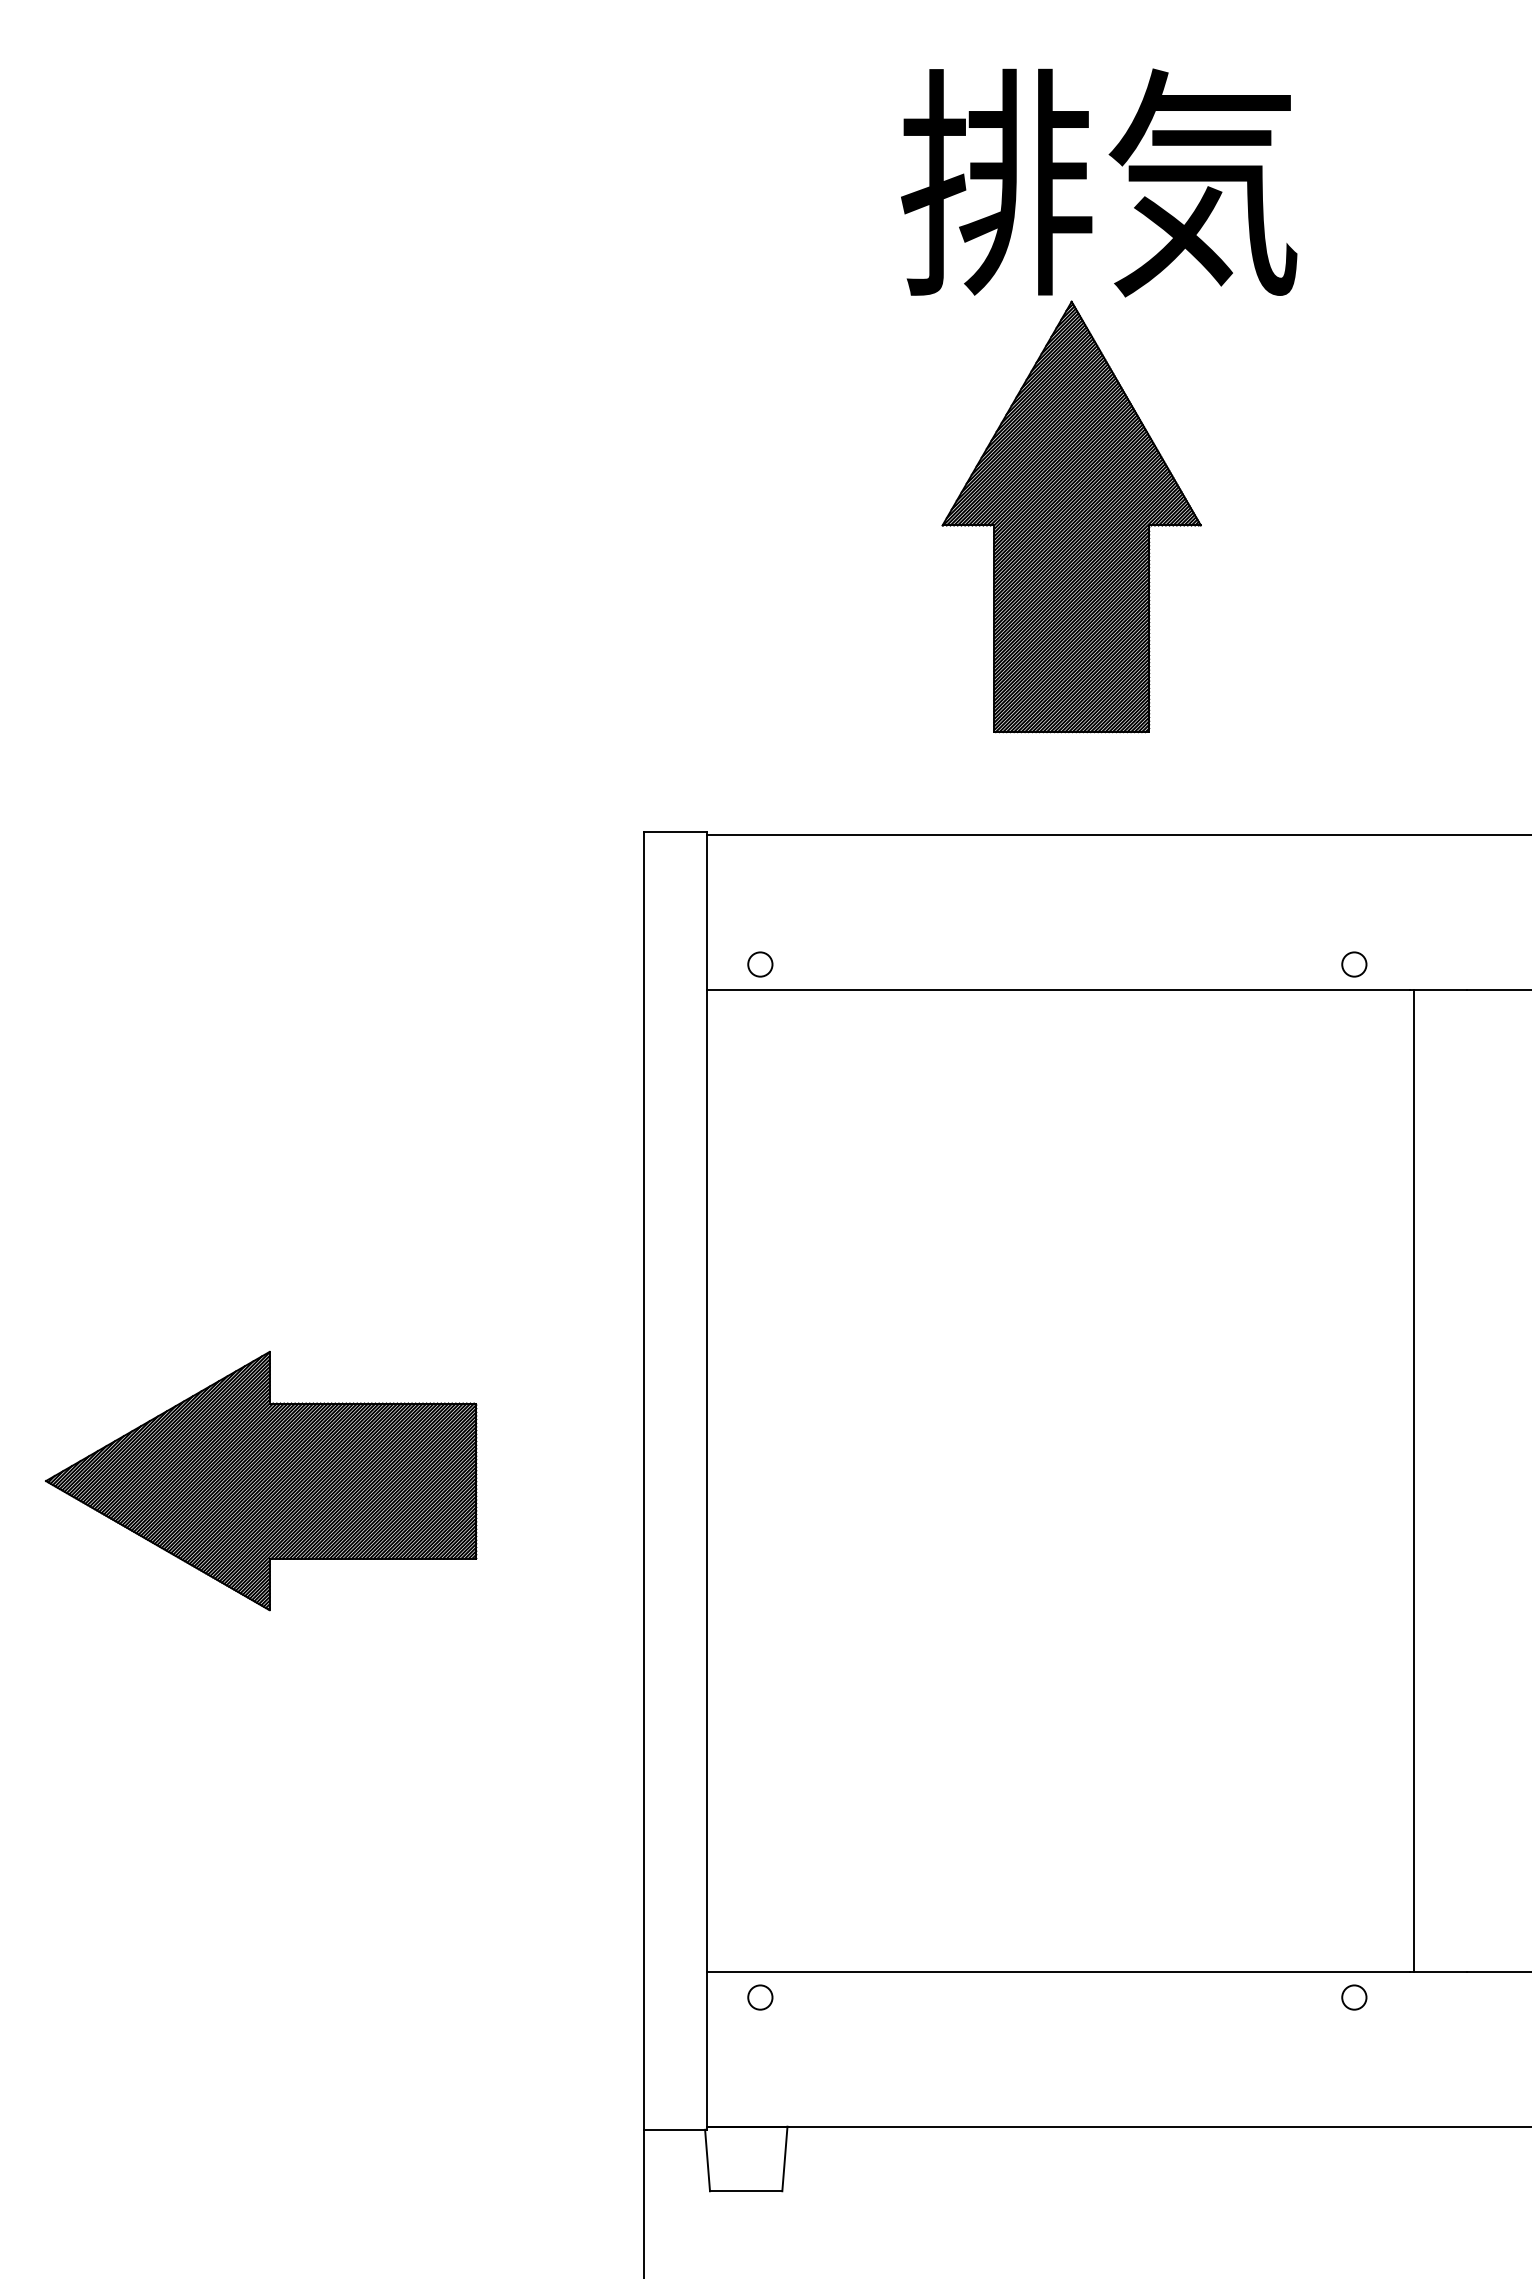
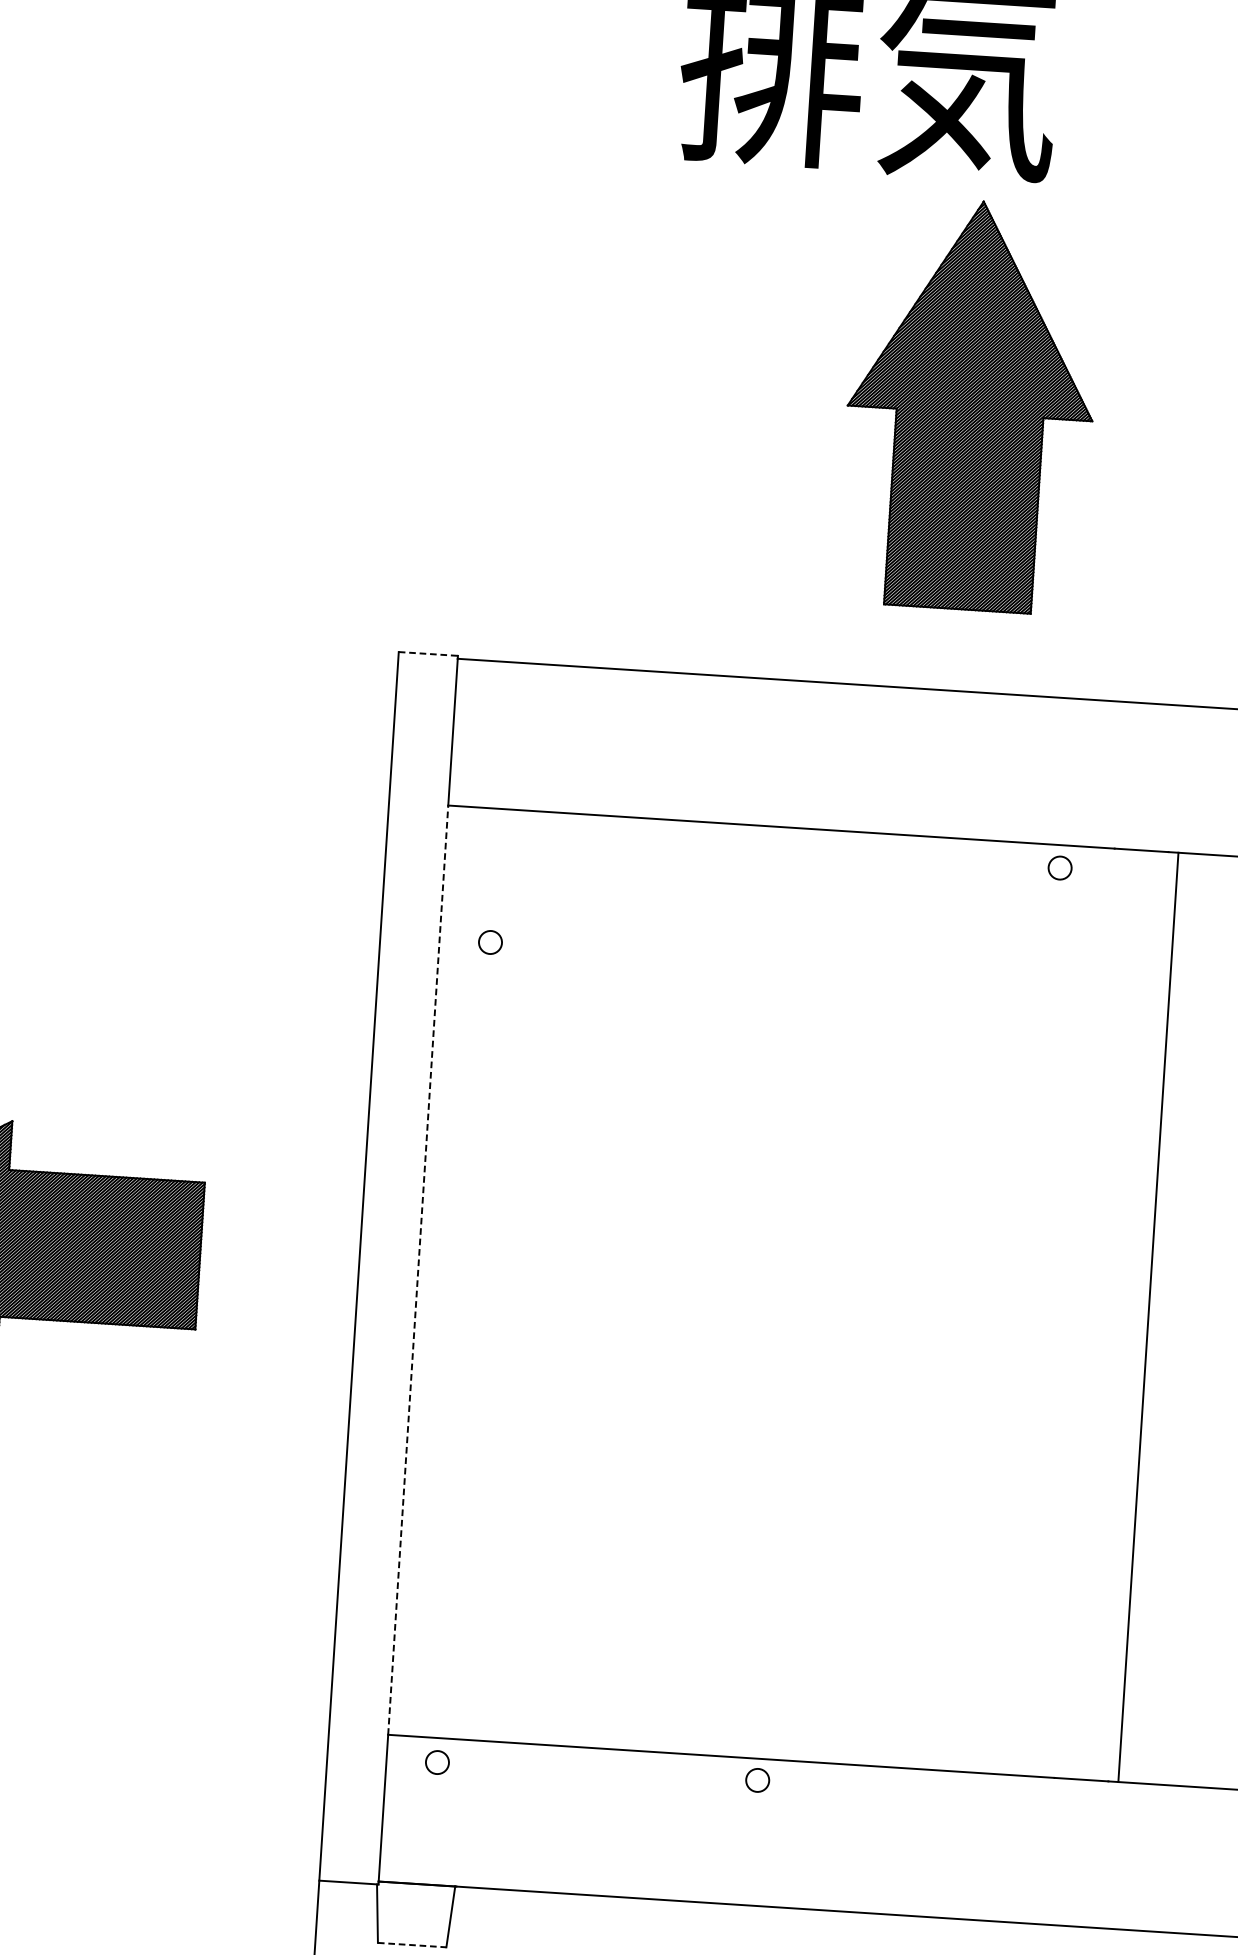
part: (1071, 516) -> (970, 404), moved
line: (675, 832) -> (428, 654), solid -> dashed
circle: (760, 964) -> (490, 942), moved
circle: (1354, 964) -> (1060, 868), moved
line: (1413, 1480) -> (1148, 1316), moved
line: (706, 1481) -> (418, 1270), solid -> dashed
circle: (1354, 1997) -> (757, 1780), moved
line: (746, 2191) -> (412, 1945), solid -> dashed

